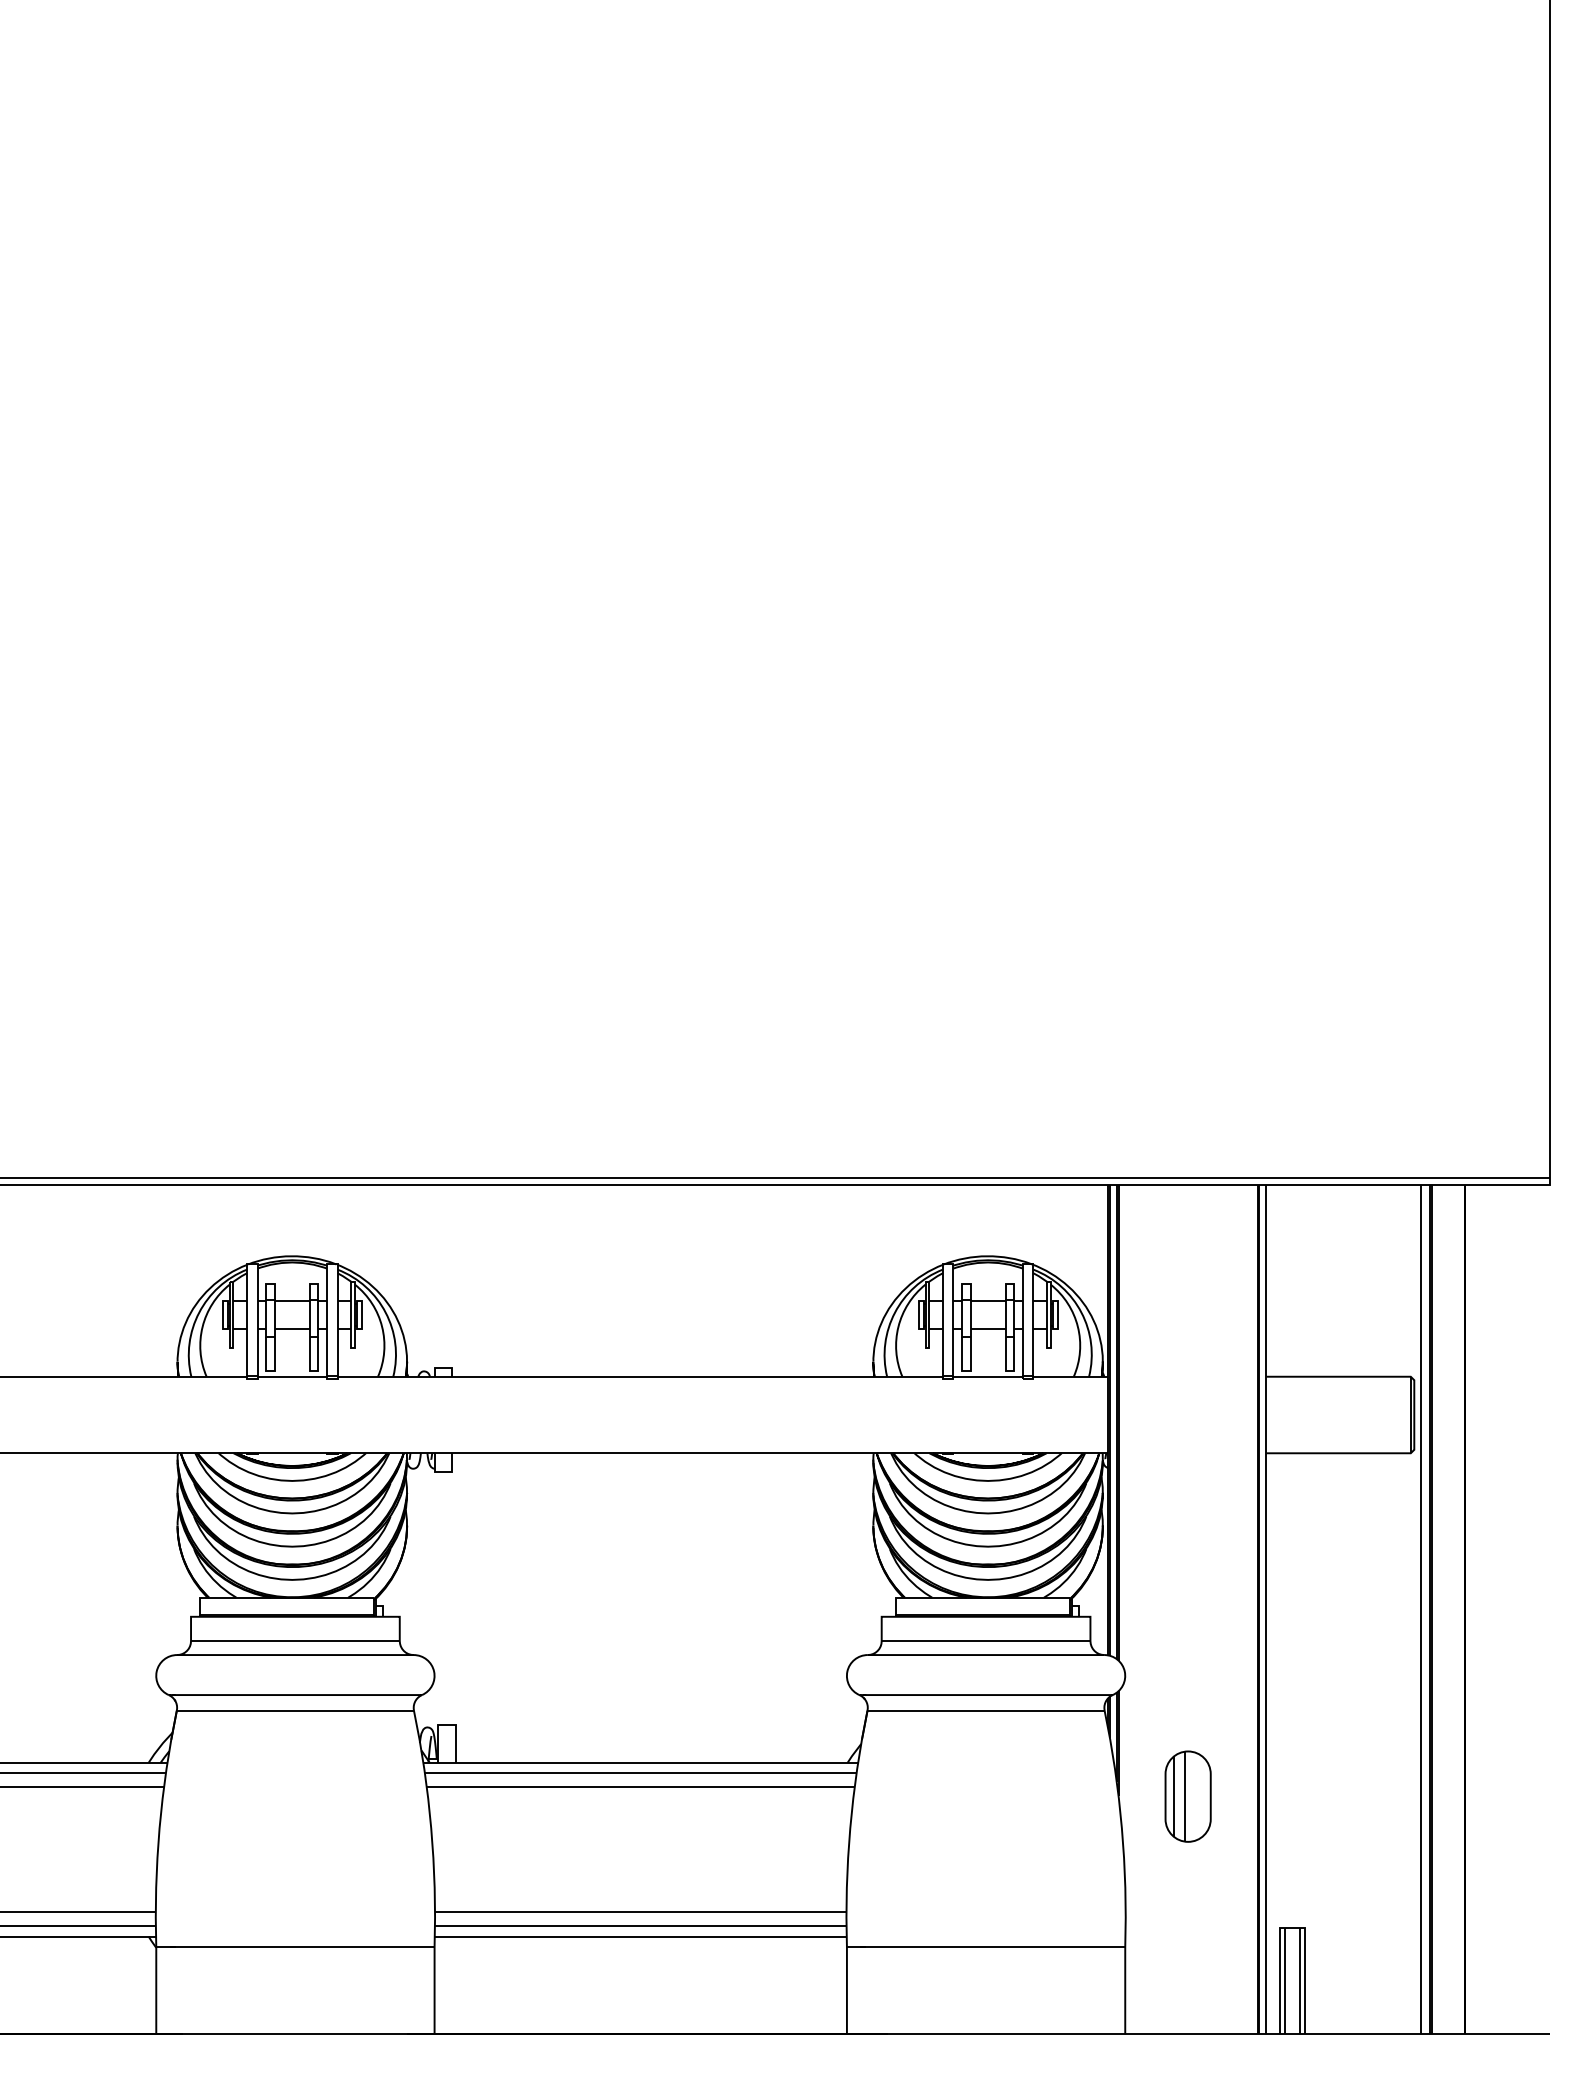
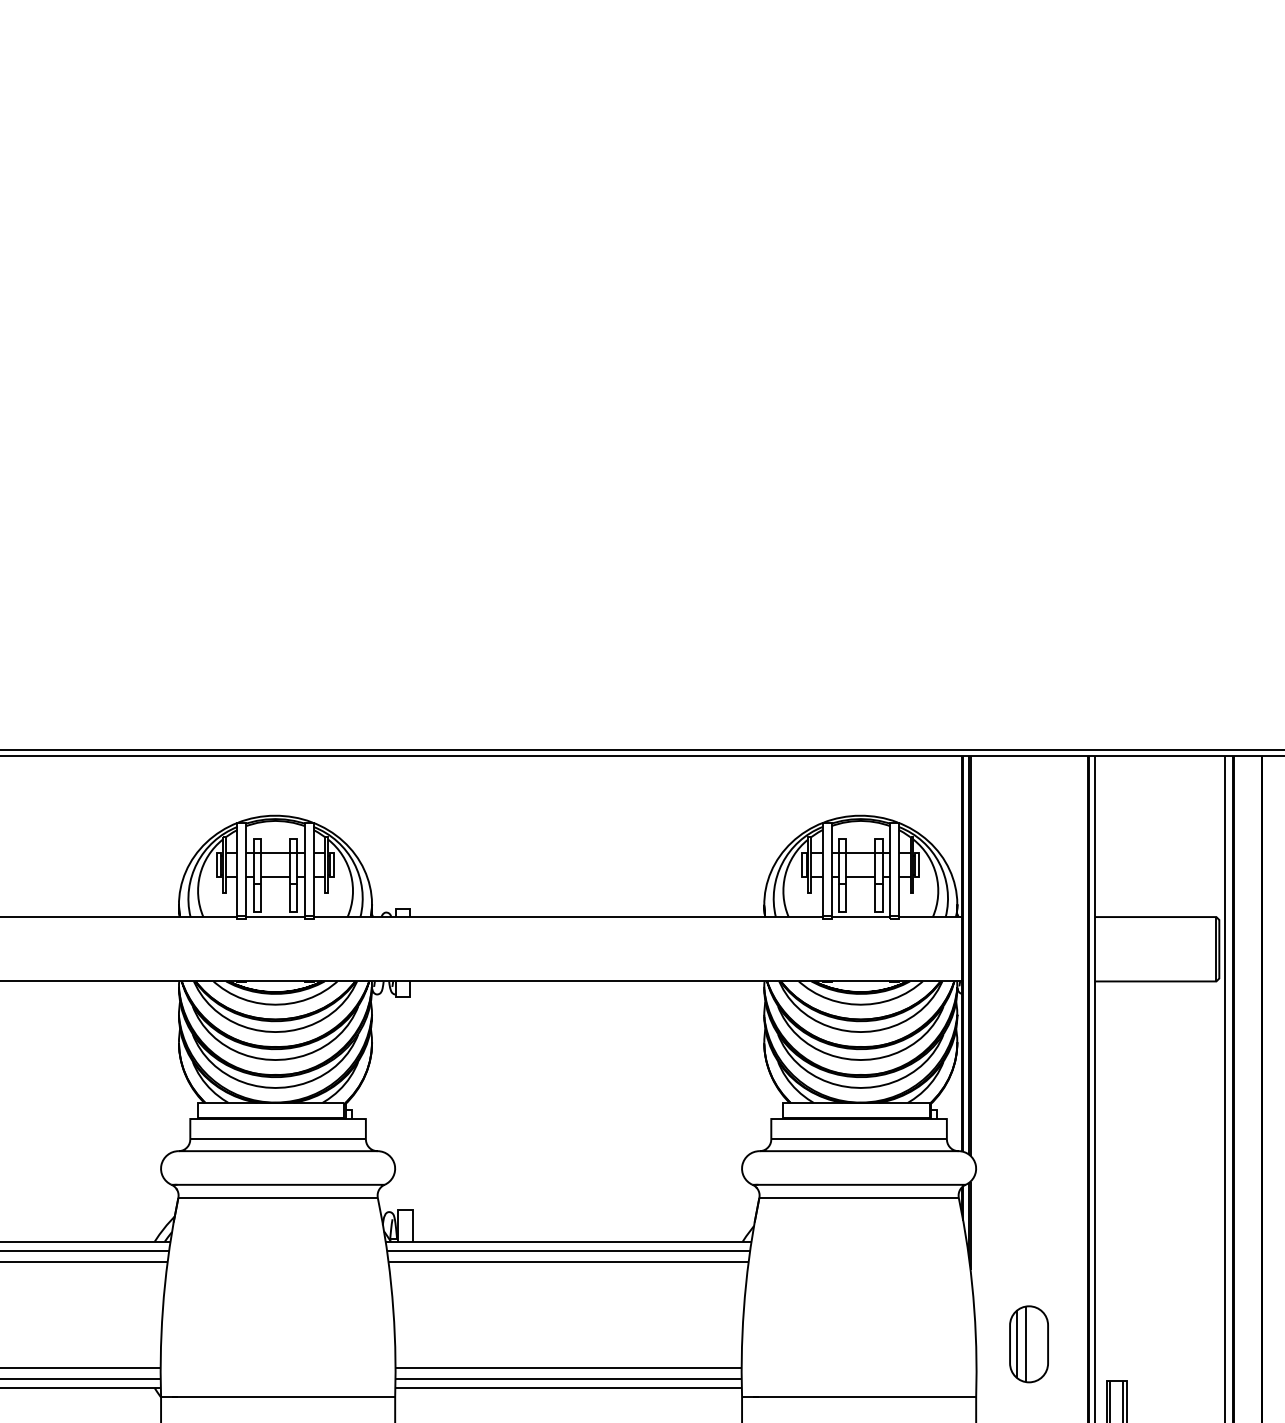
part: (1187, 1796) -> (1028, 1344), moved

